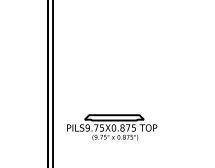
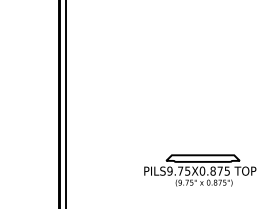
part: (112, 127) -> (200, 170), moved

